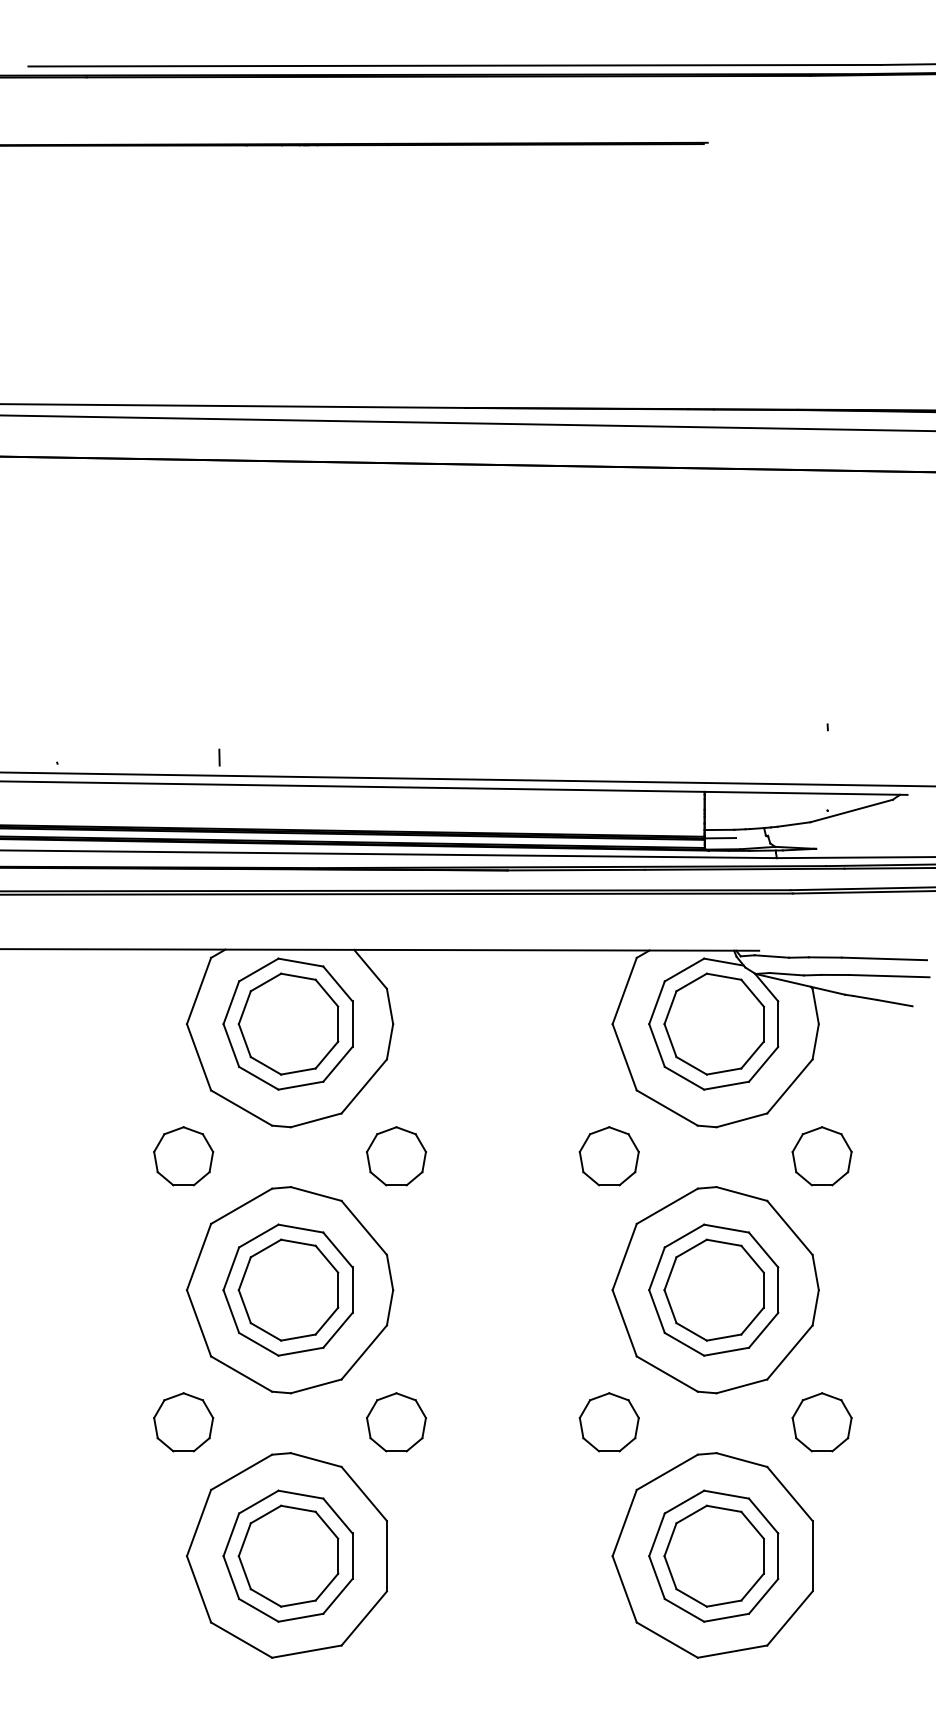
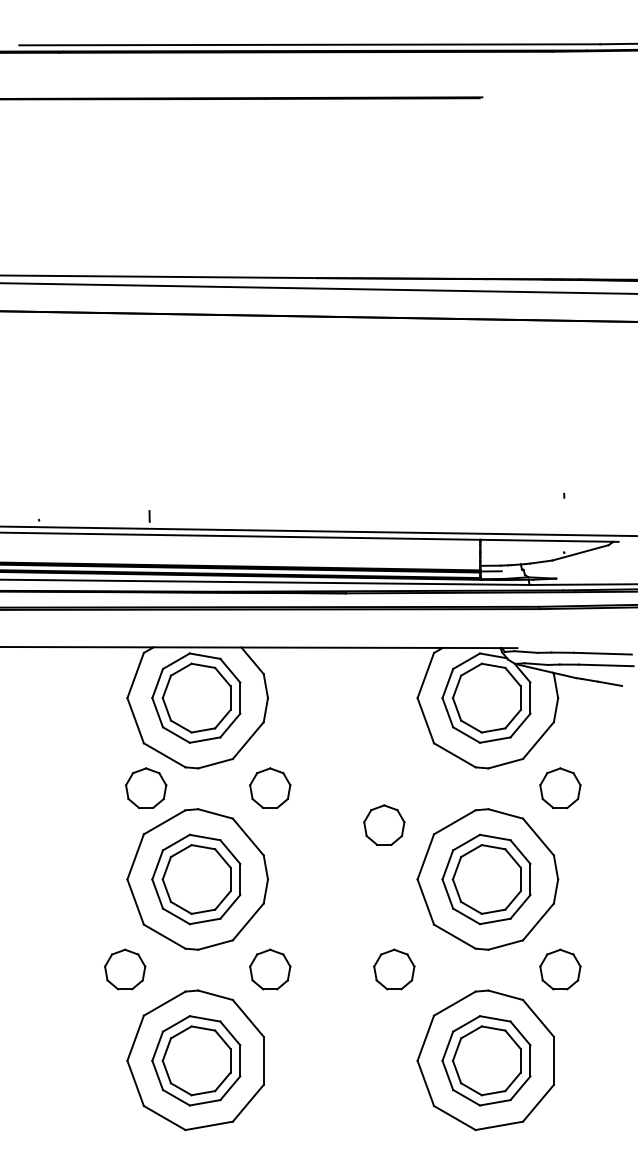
part: (184, 1155) -> (146, 787), moved
part: (609, 1156) -> (384, 825), moved
part: (609, 1422) -> (394, 969), moved

